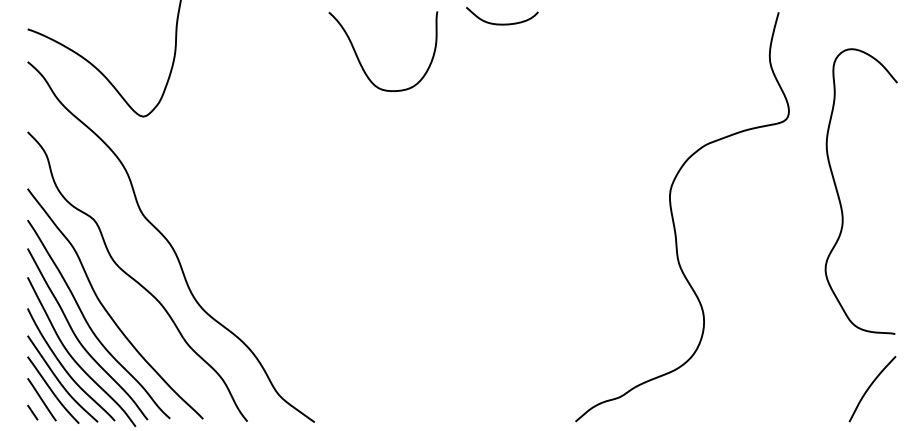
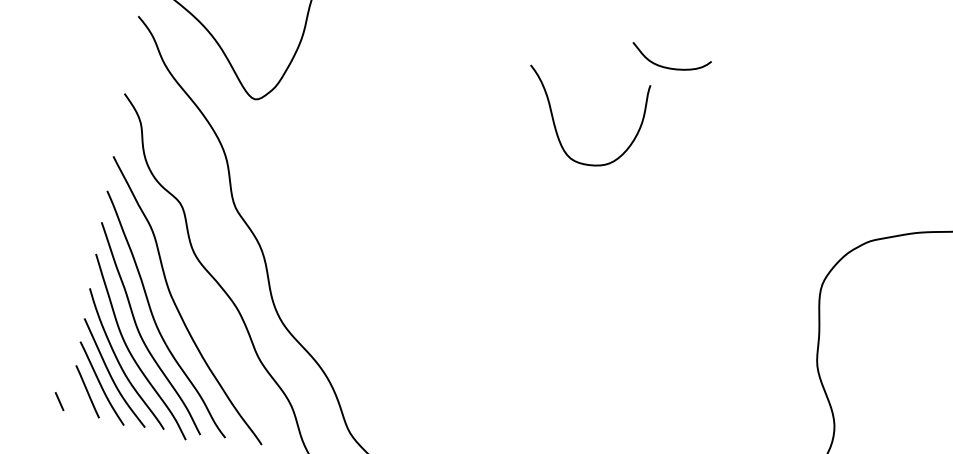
curve: (361, 63) -> (556, 127), moved
line: (32, 412) -> (59, 401), moved

